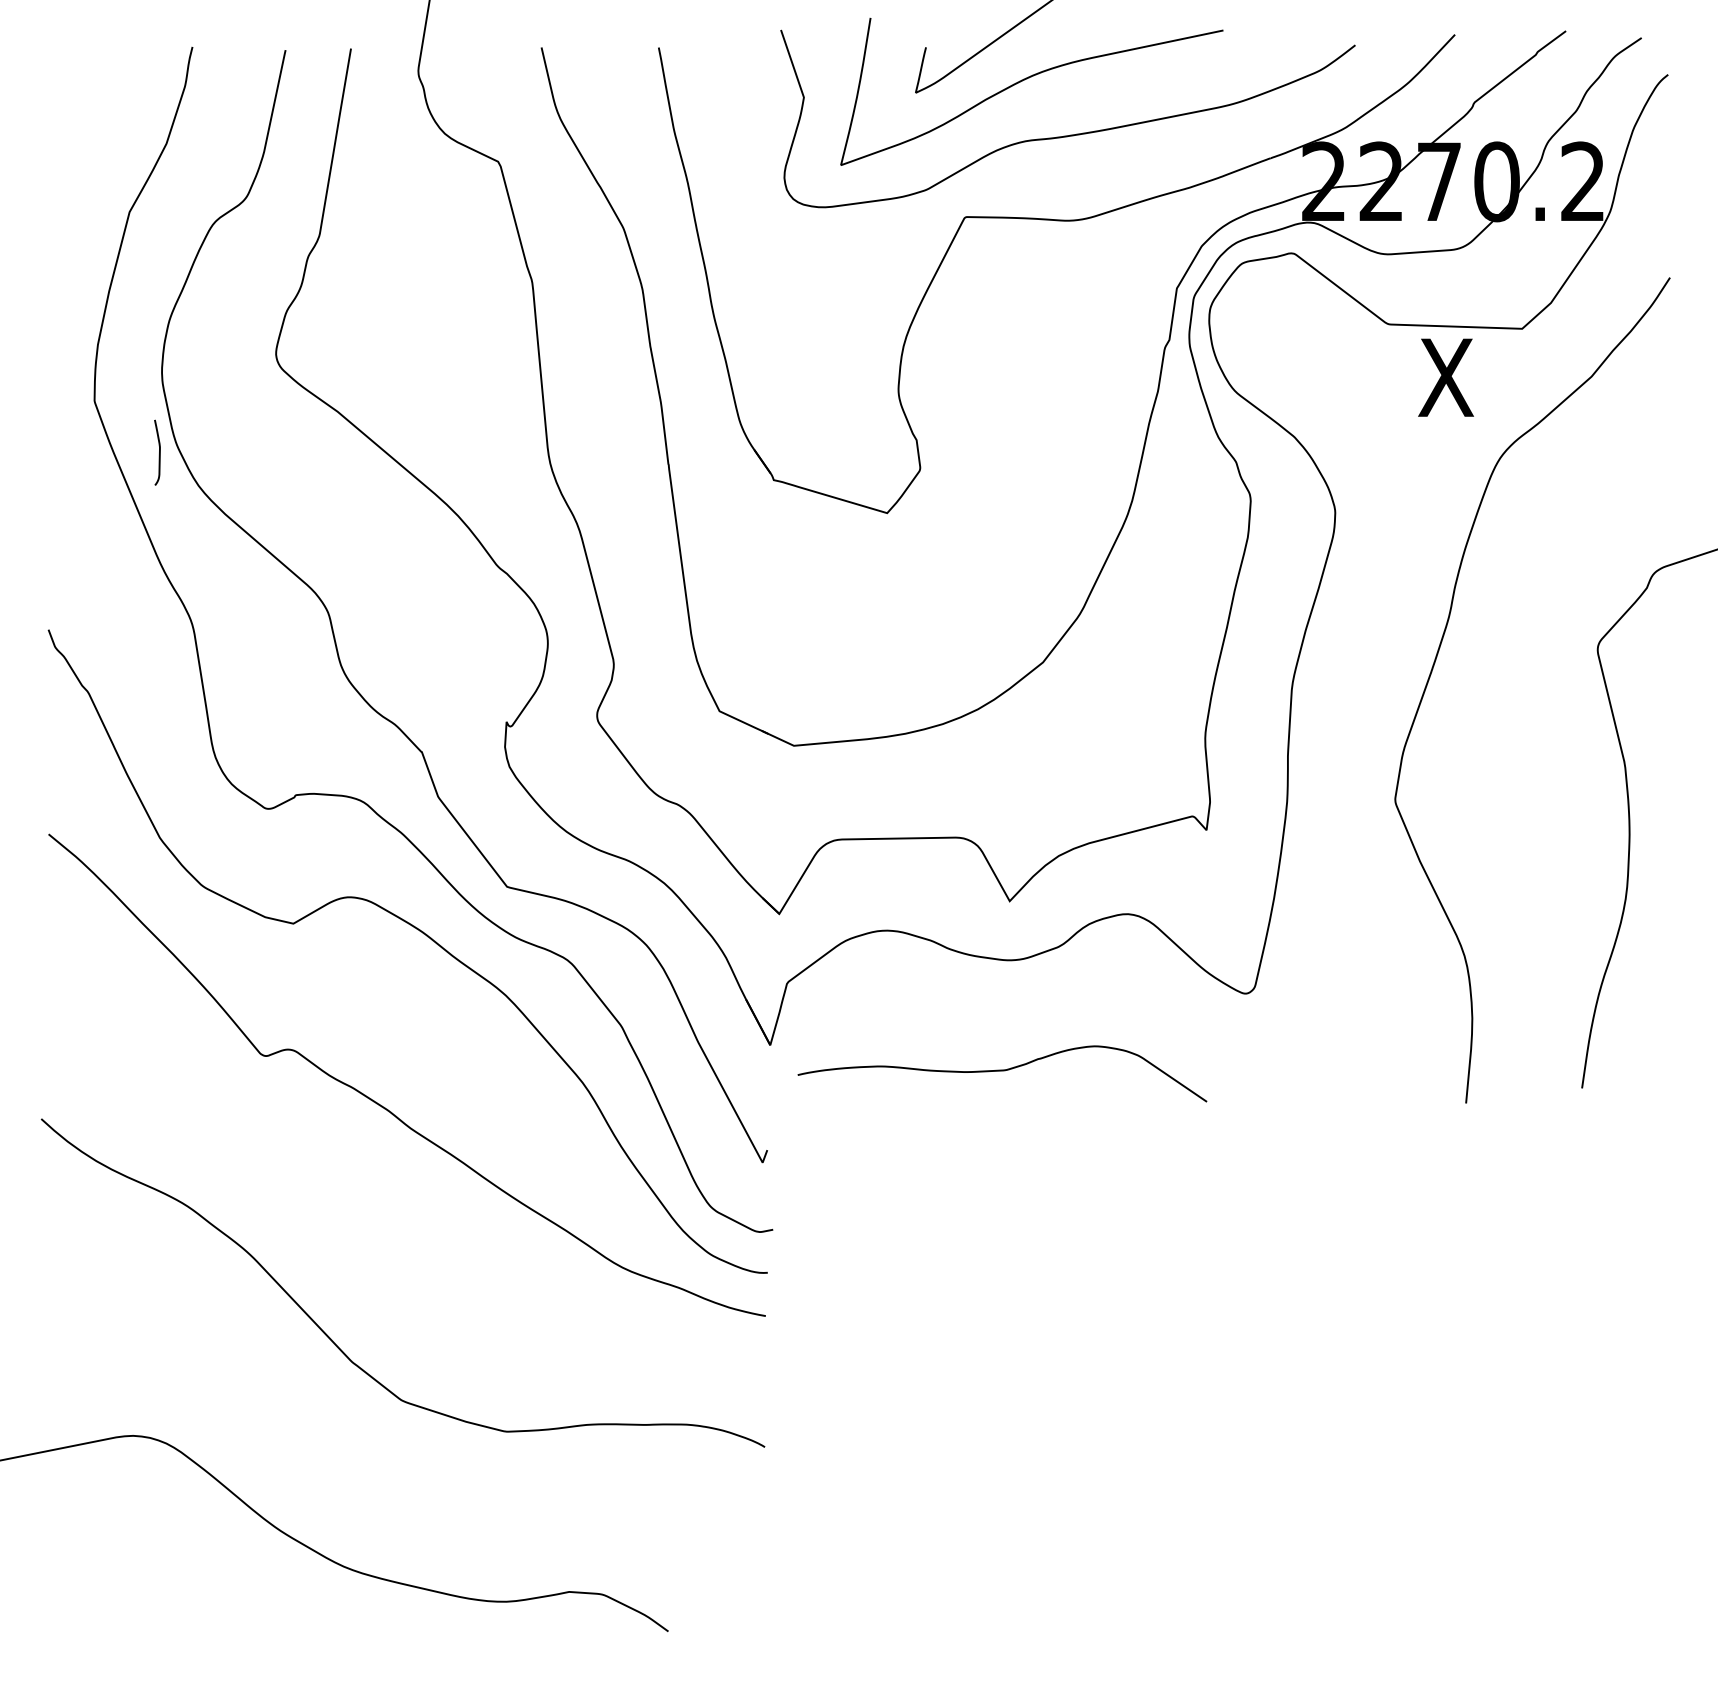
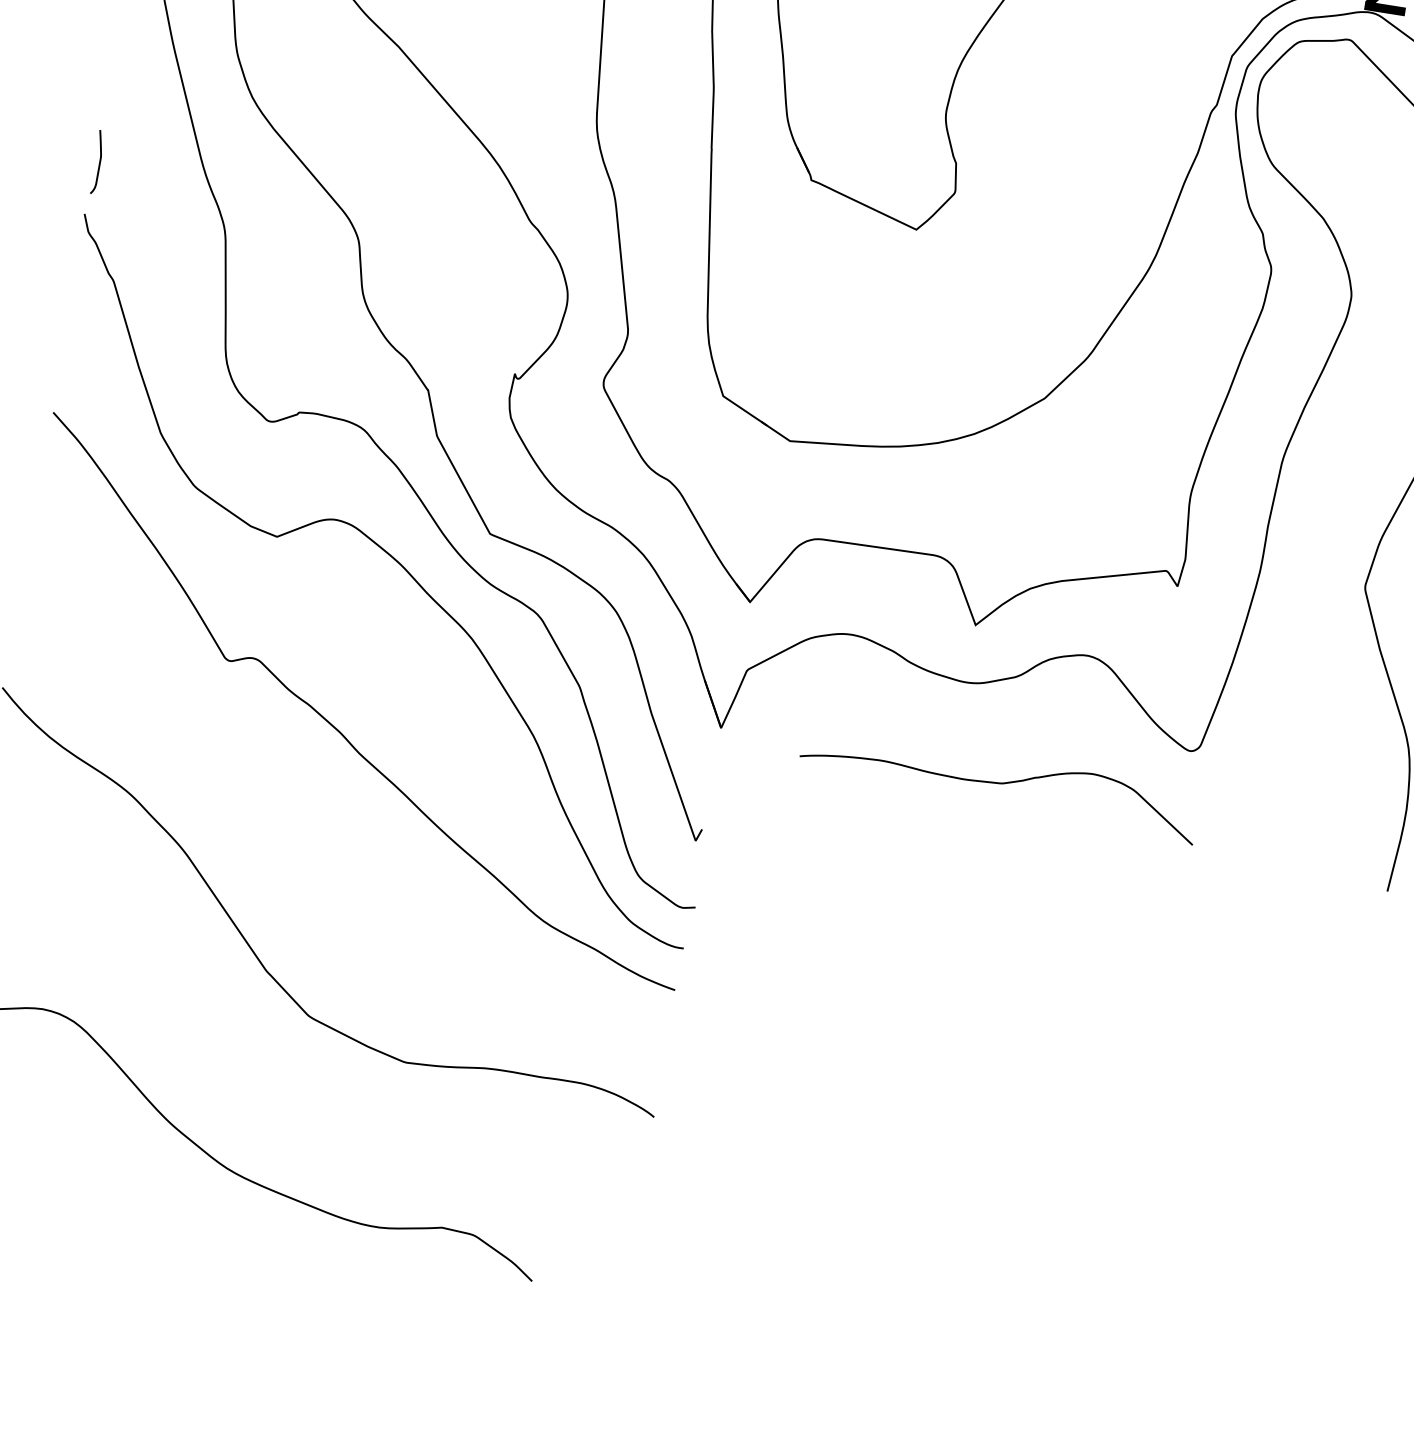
curve: (159, 452) -> (99, 162), moved
curve: (1002, 1071) -> (998, 784), moved

